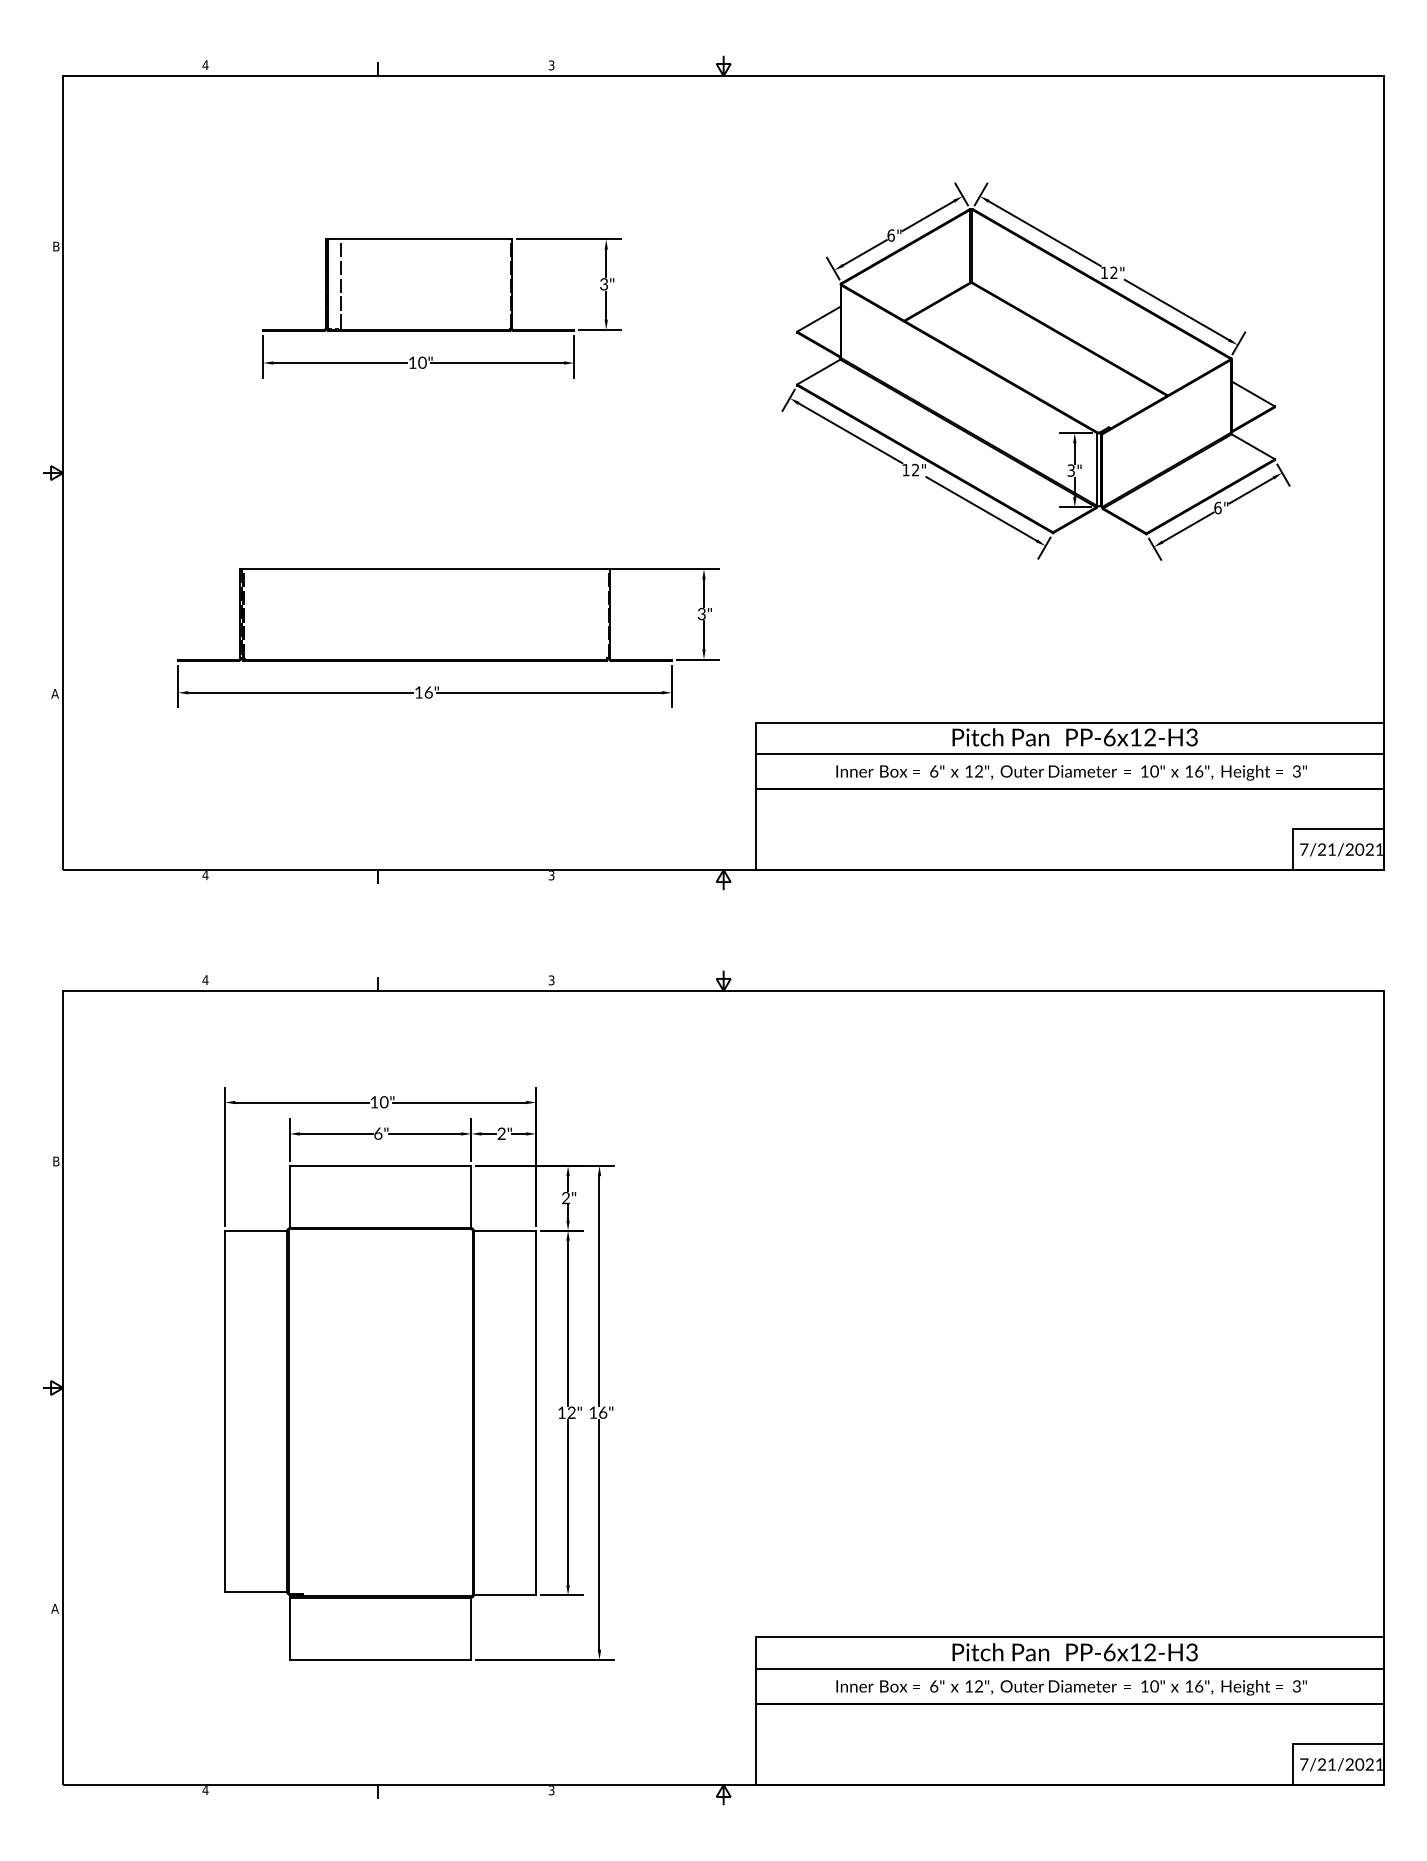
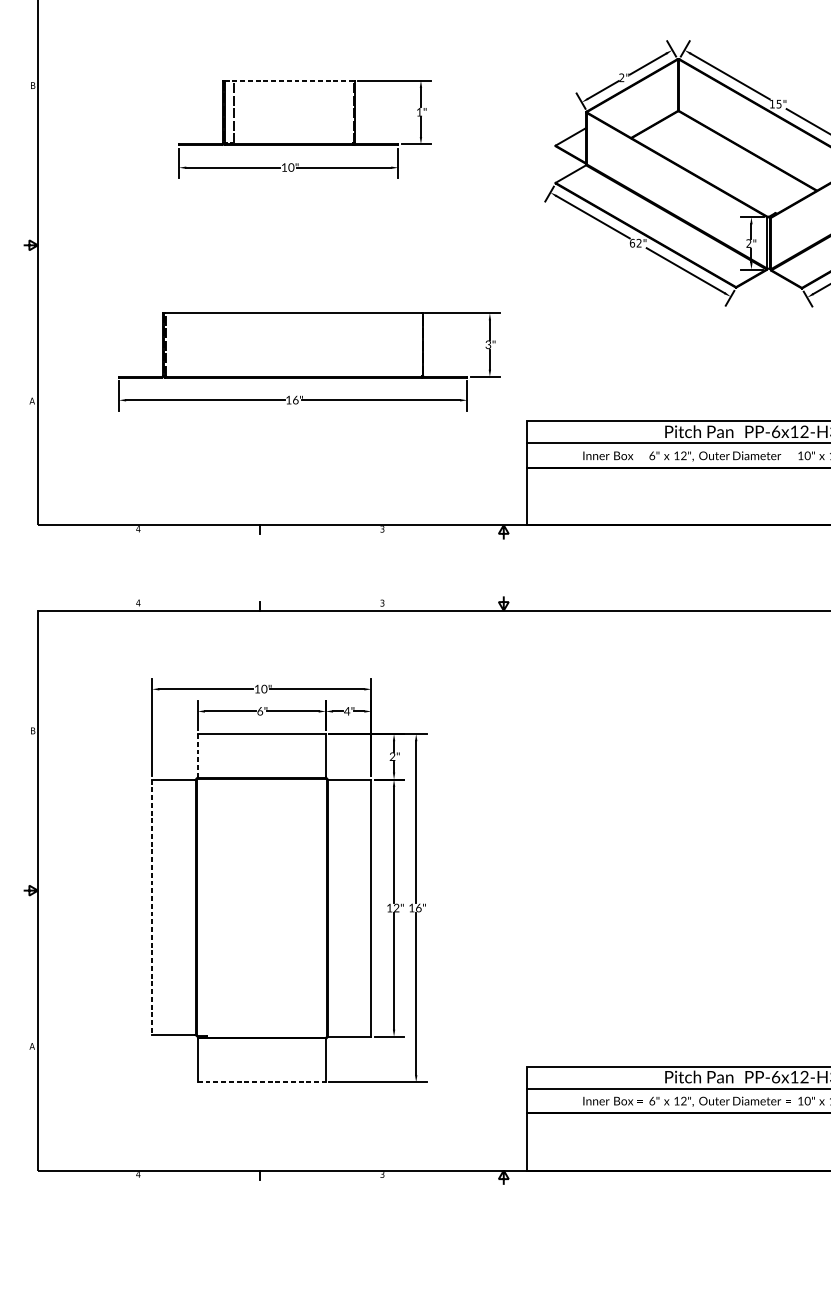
text: (890, 235) -> (621, 77), 6" -> 2"
line: (418, 239) -> (288, 80), solid -> dashed
text: (1113, 272) -> (778, 103), 12" -> 15"
text: (603, 284) -> (419, 112), 3" -> 1"
text: (905, 469) -> (632, 242), 12" -> 62"
text: (1070, 470) -> (748, 243), 3" -> 2"
text: (501, 1133) -> (347, 711), 2" -> 4"
line: (289, 1196) -> (197, 755), solid -> dashed
line: (225, 1411) -> (152, 907), solid -> dashed
line: (380, 1659) -> (261, 1082), solid -> dashed

